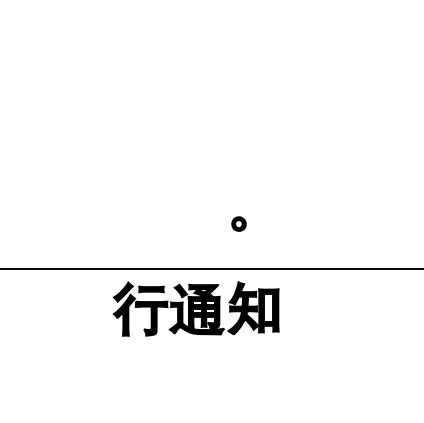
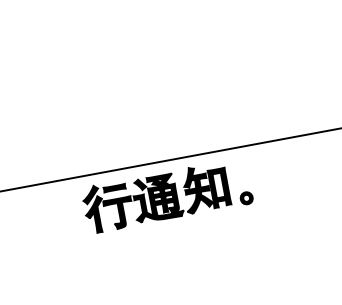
part: (238, 223) -> (246, 197), moved

